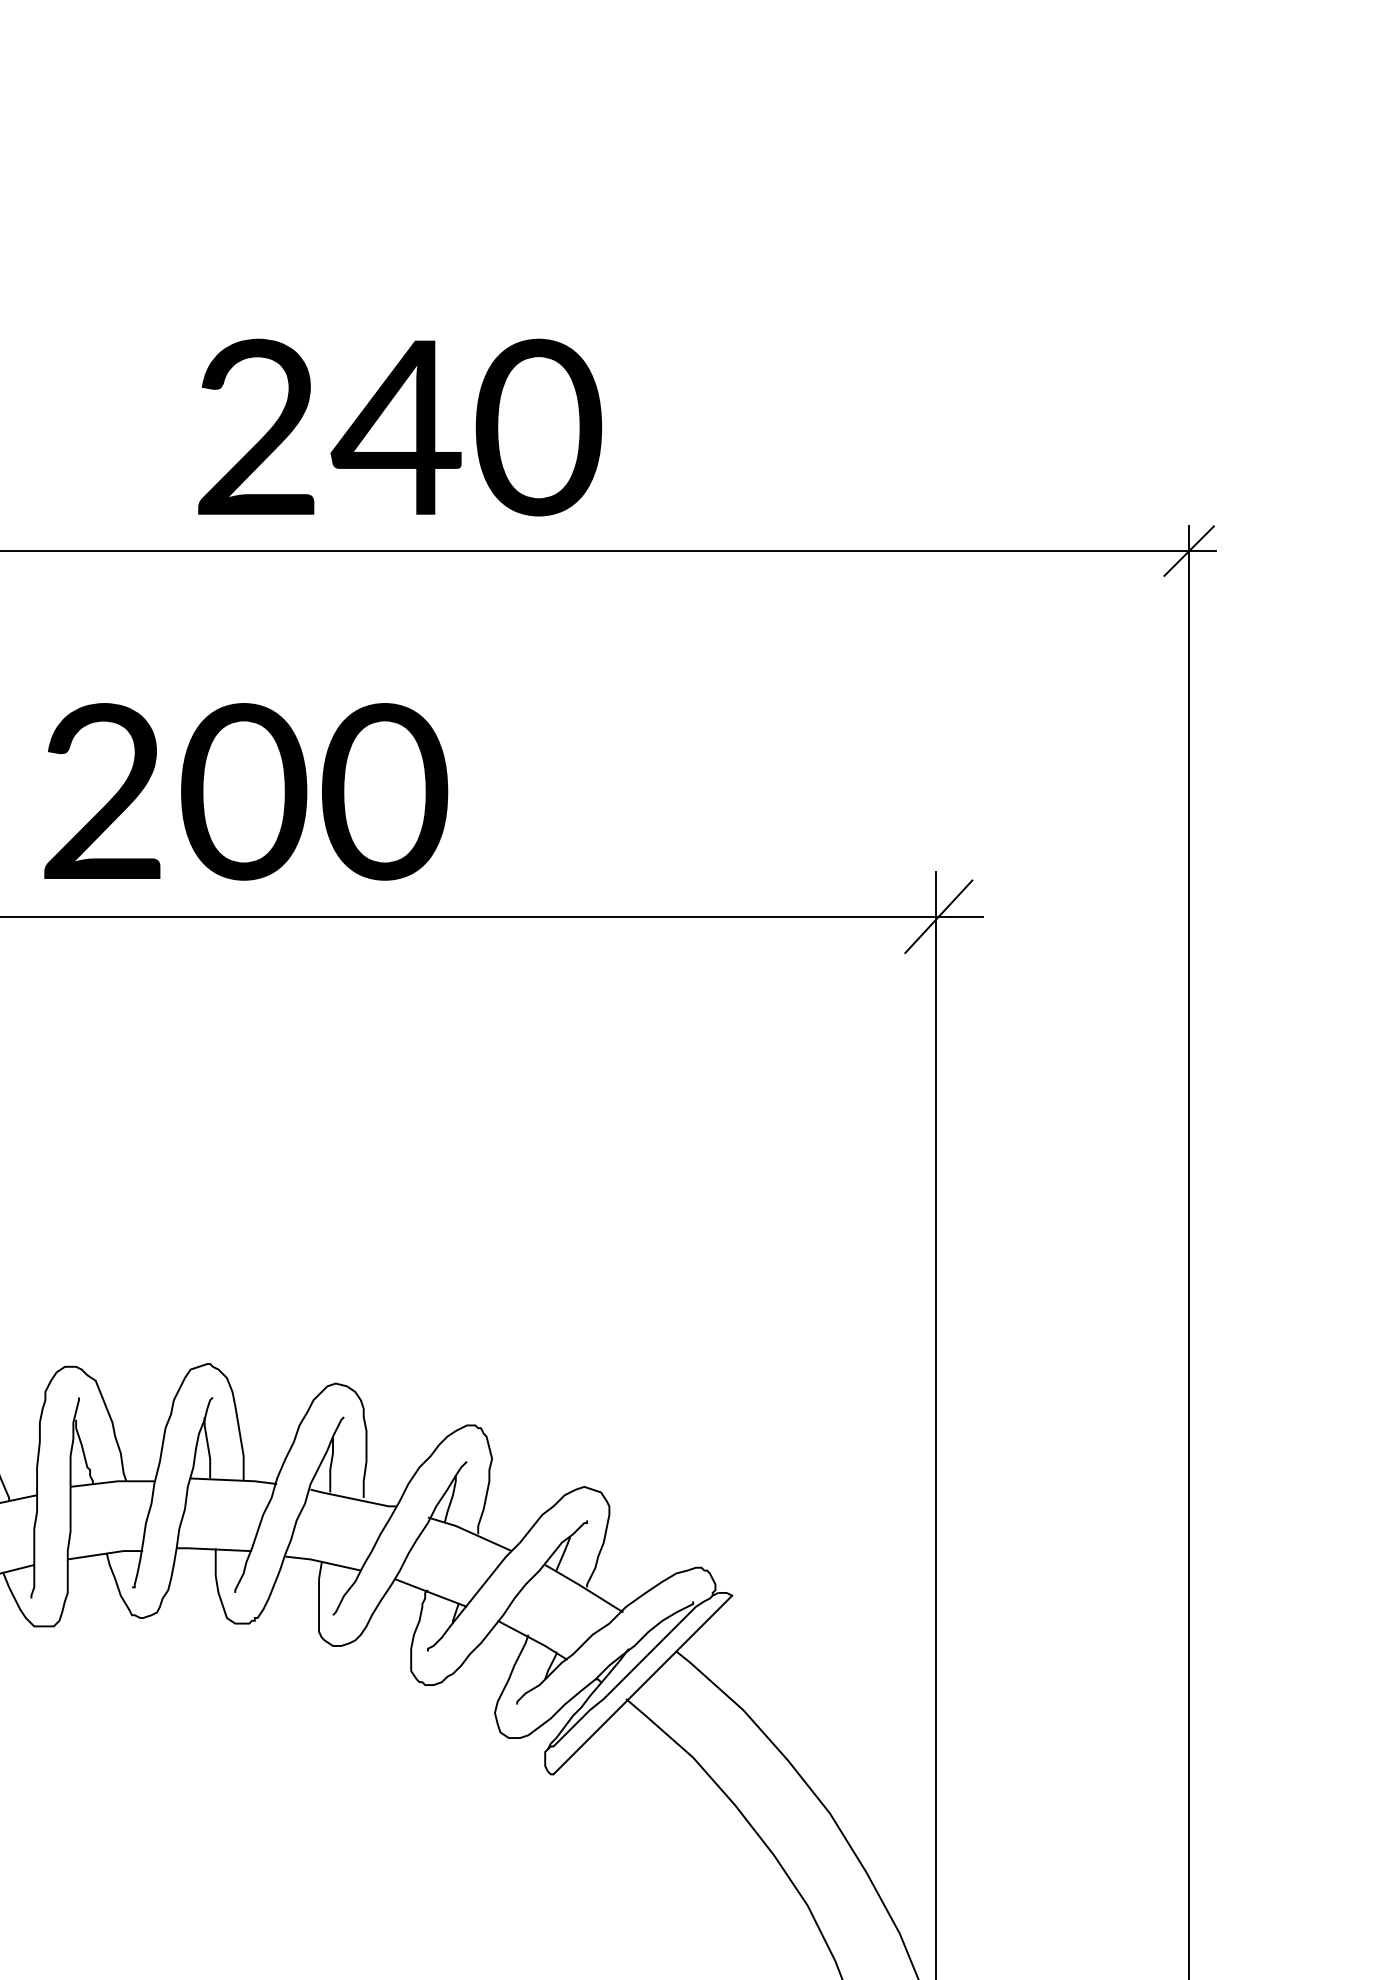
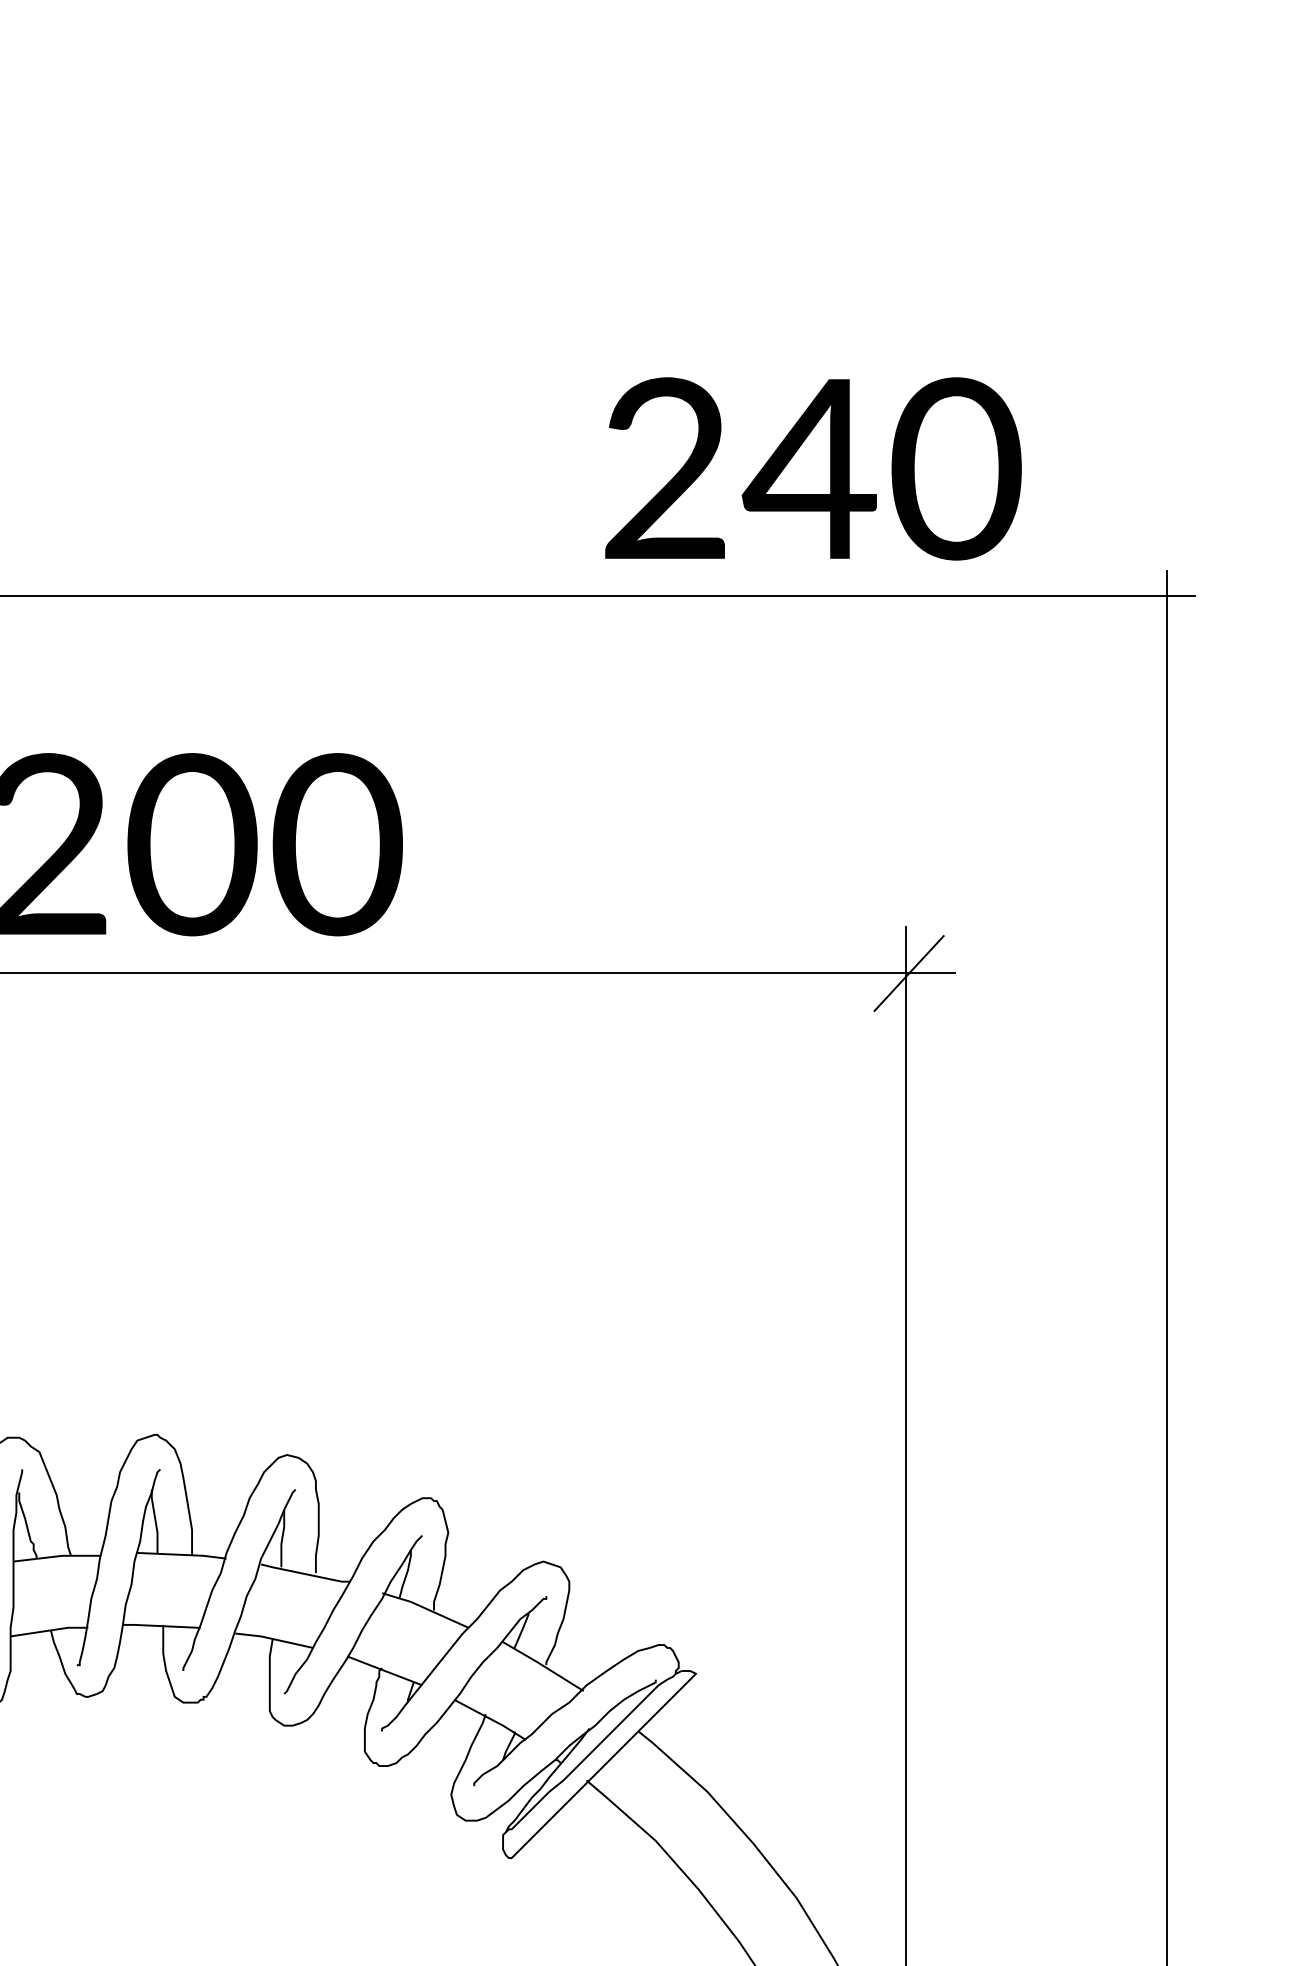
text: (400, 427) -> (813, 468), moved
line: (1188, 550) -> (1166, 595), removed

